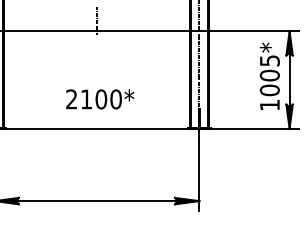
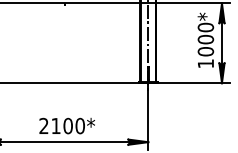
text: (269, 60) -> (205, 27), 1005* -> 1000*
text: (100, 99) -> (67, 126), moved

